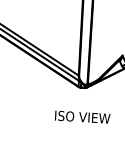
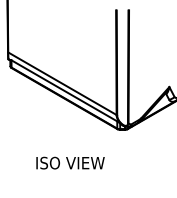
text: (82, 116) -> (70, 162), moved

